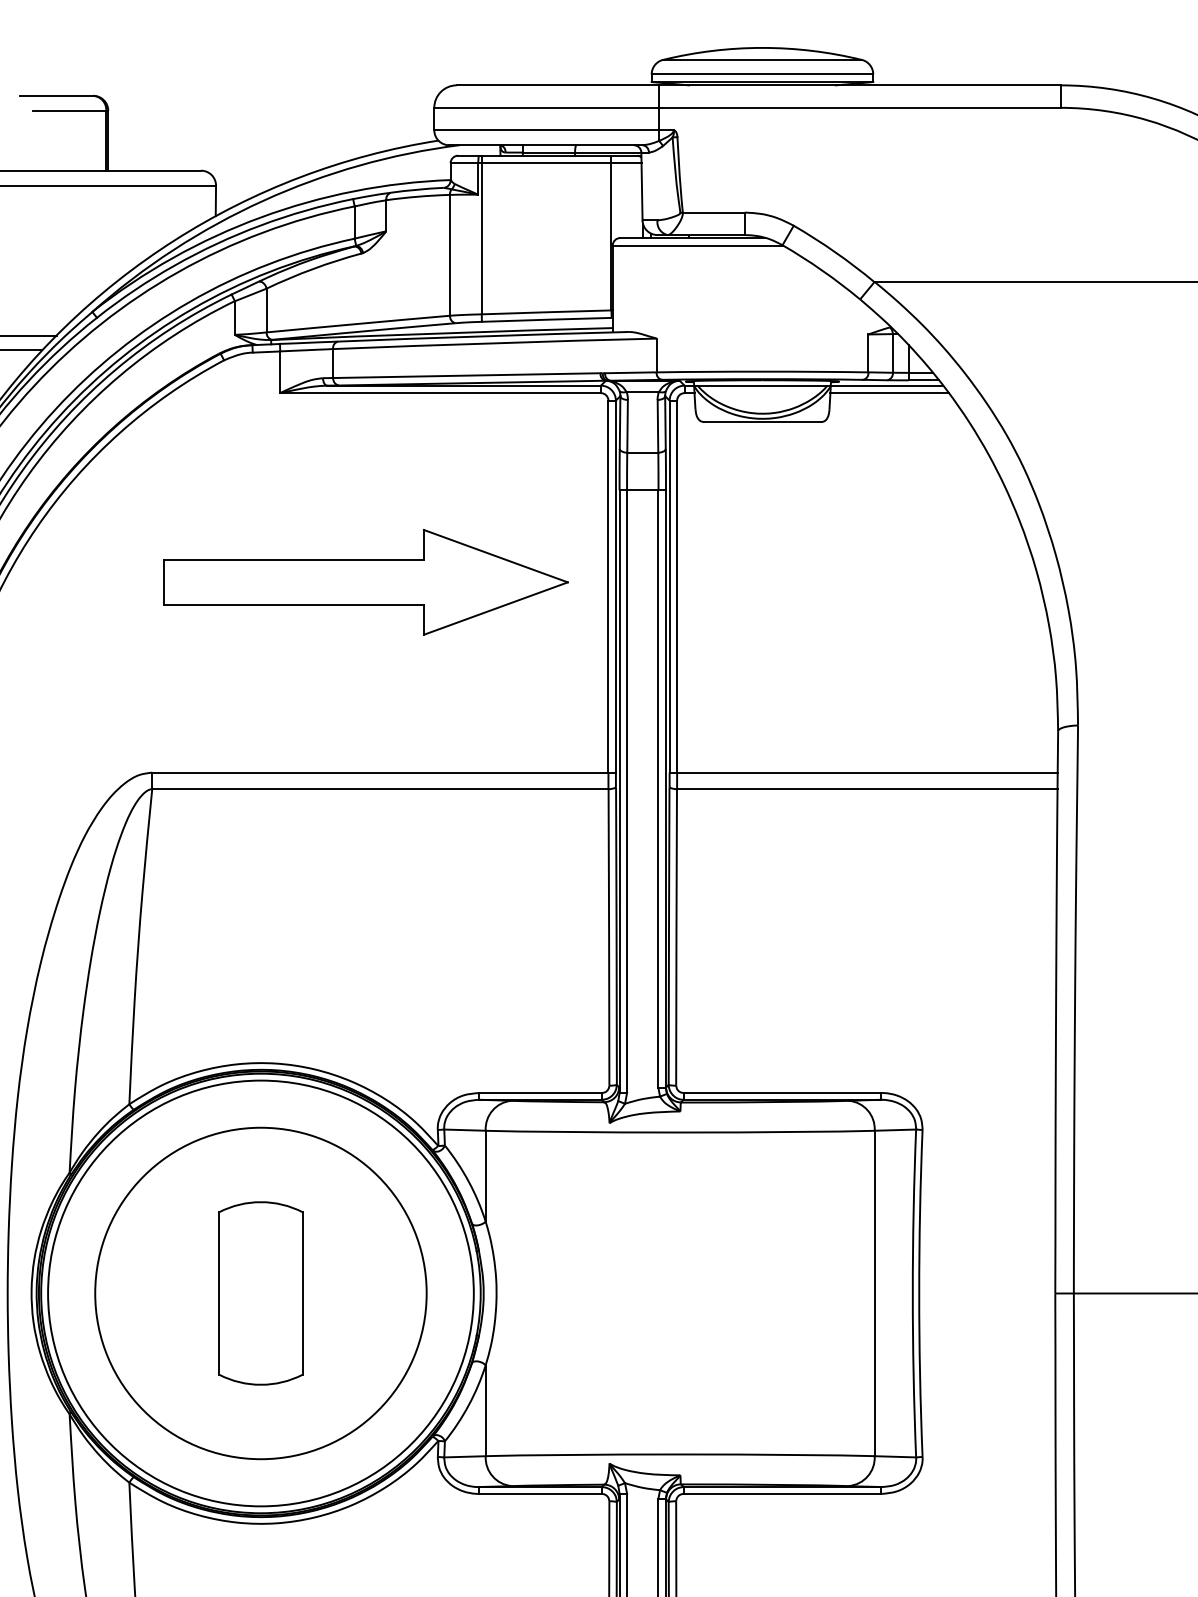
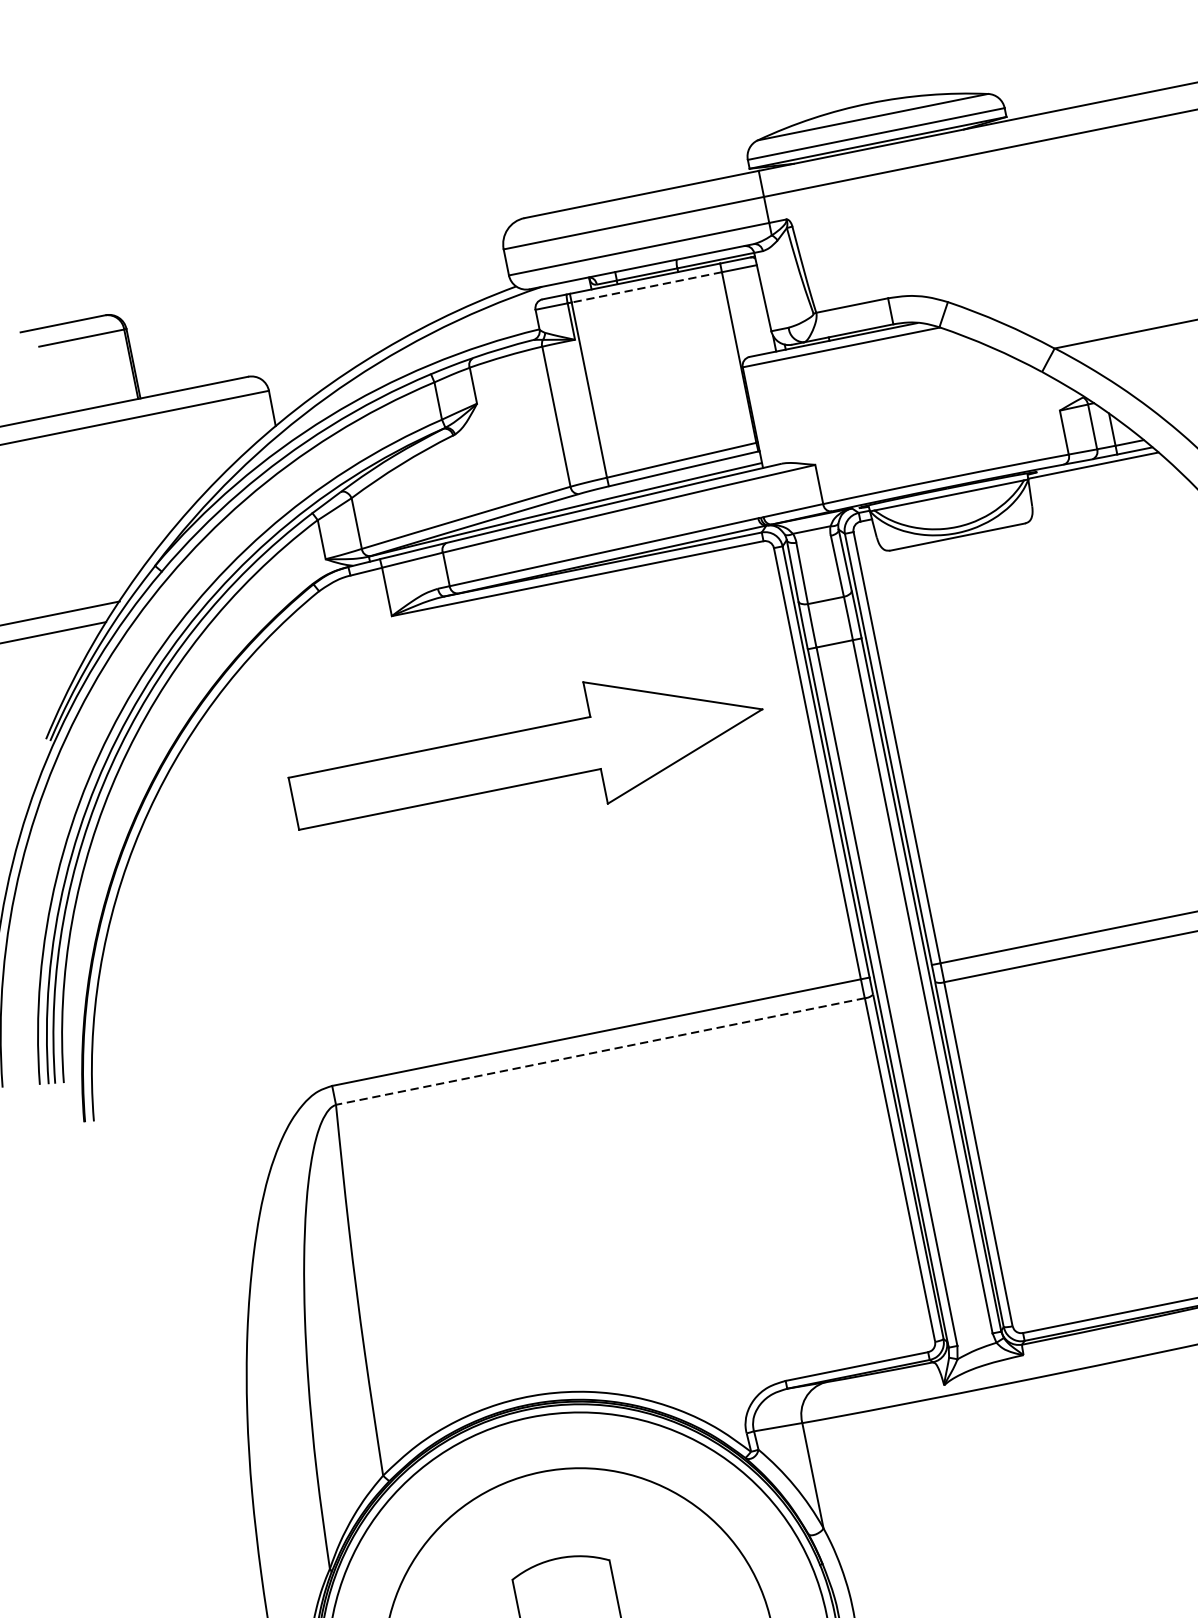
line: (546, 163) -> (646, 287), solid -> dashed
line: (889, 393) -> (1098, 474), removed
part: (365, 582) -> (527, 756), moved
line: (379, 788) -> (599, 1051), solid -> dashed

